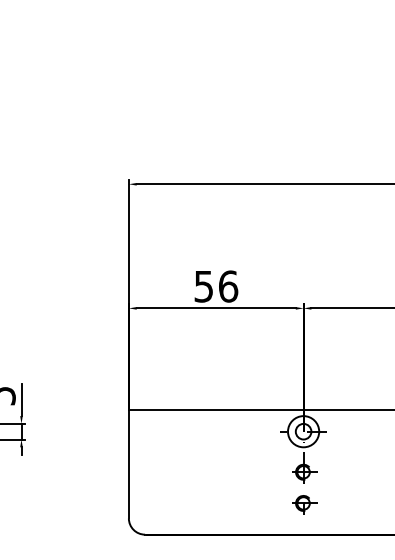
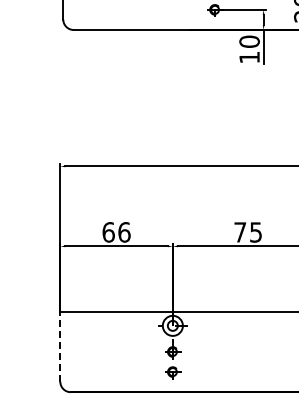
text: (203, 286) -> (108, 232), 56 -> 66
line: (129, 463) -> (60, 346), solid -> dashed

